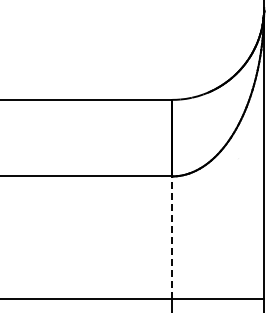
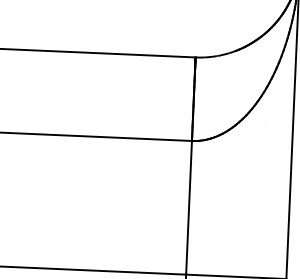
line: (172, 237) -> (189, 207), dashed -> solid

